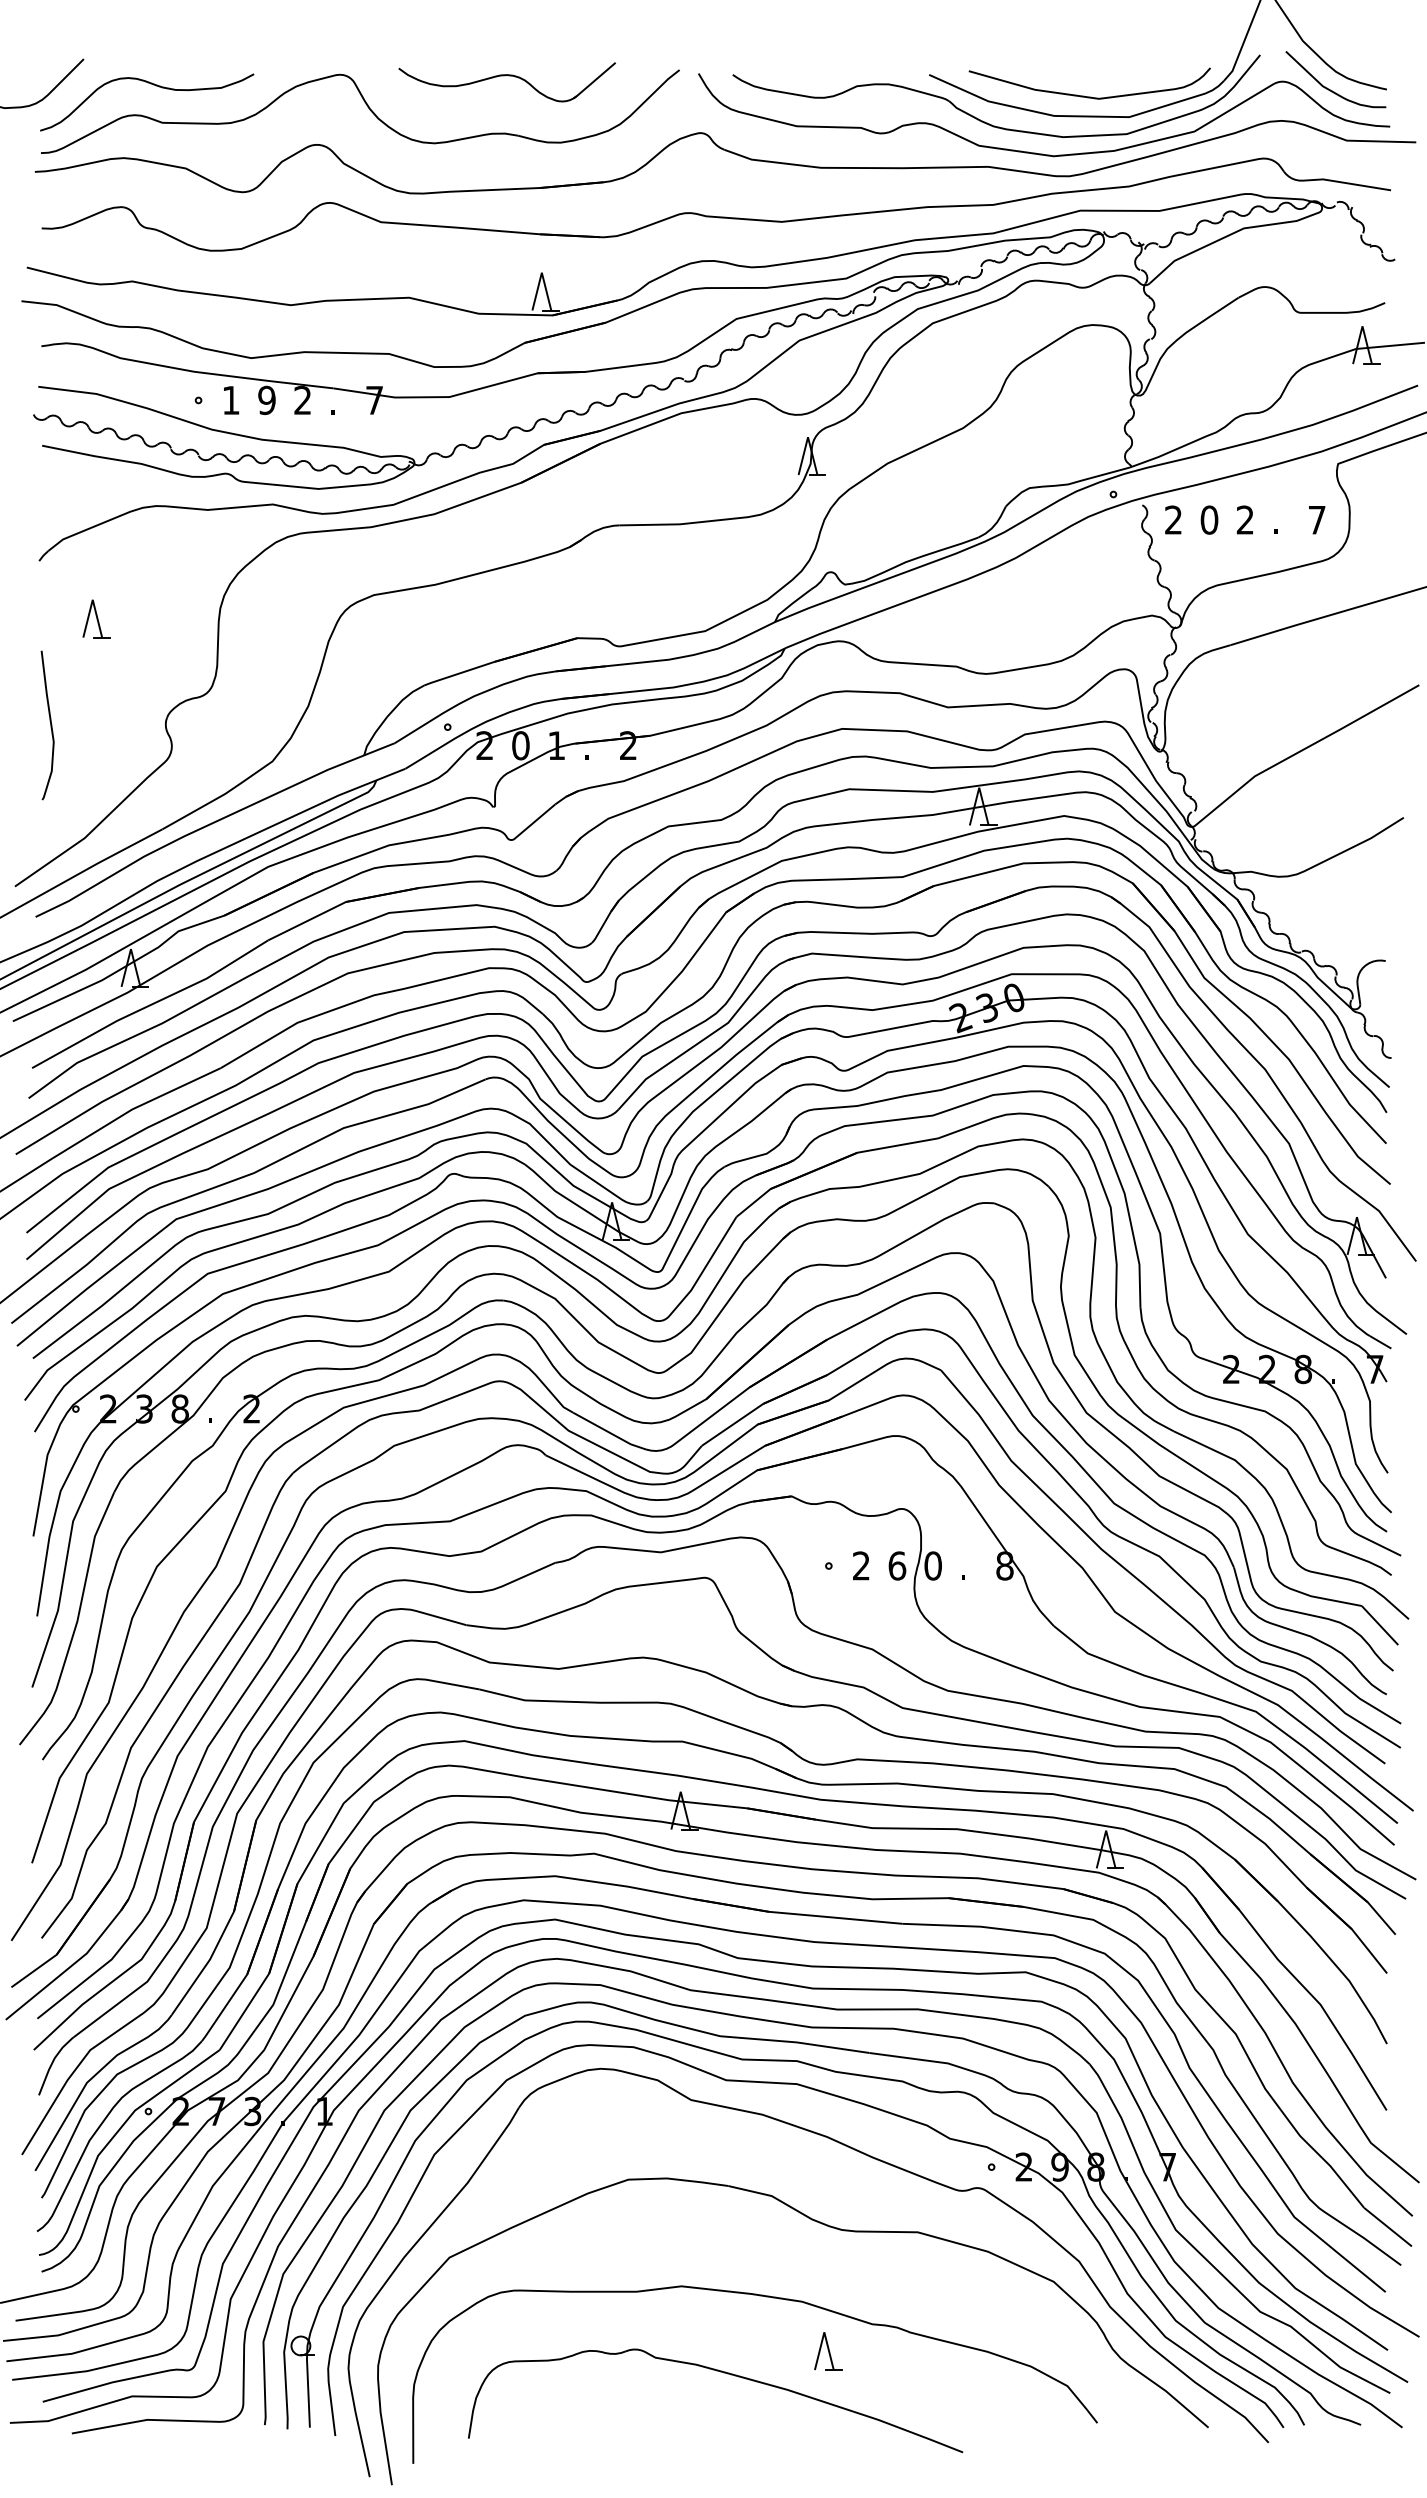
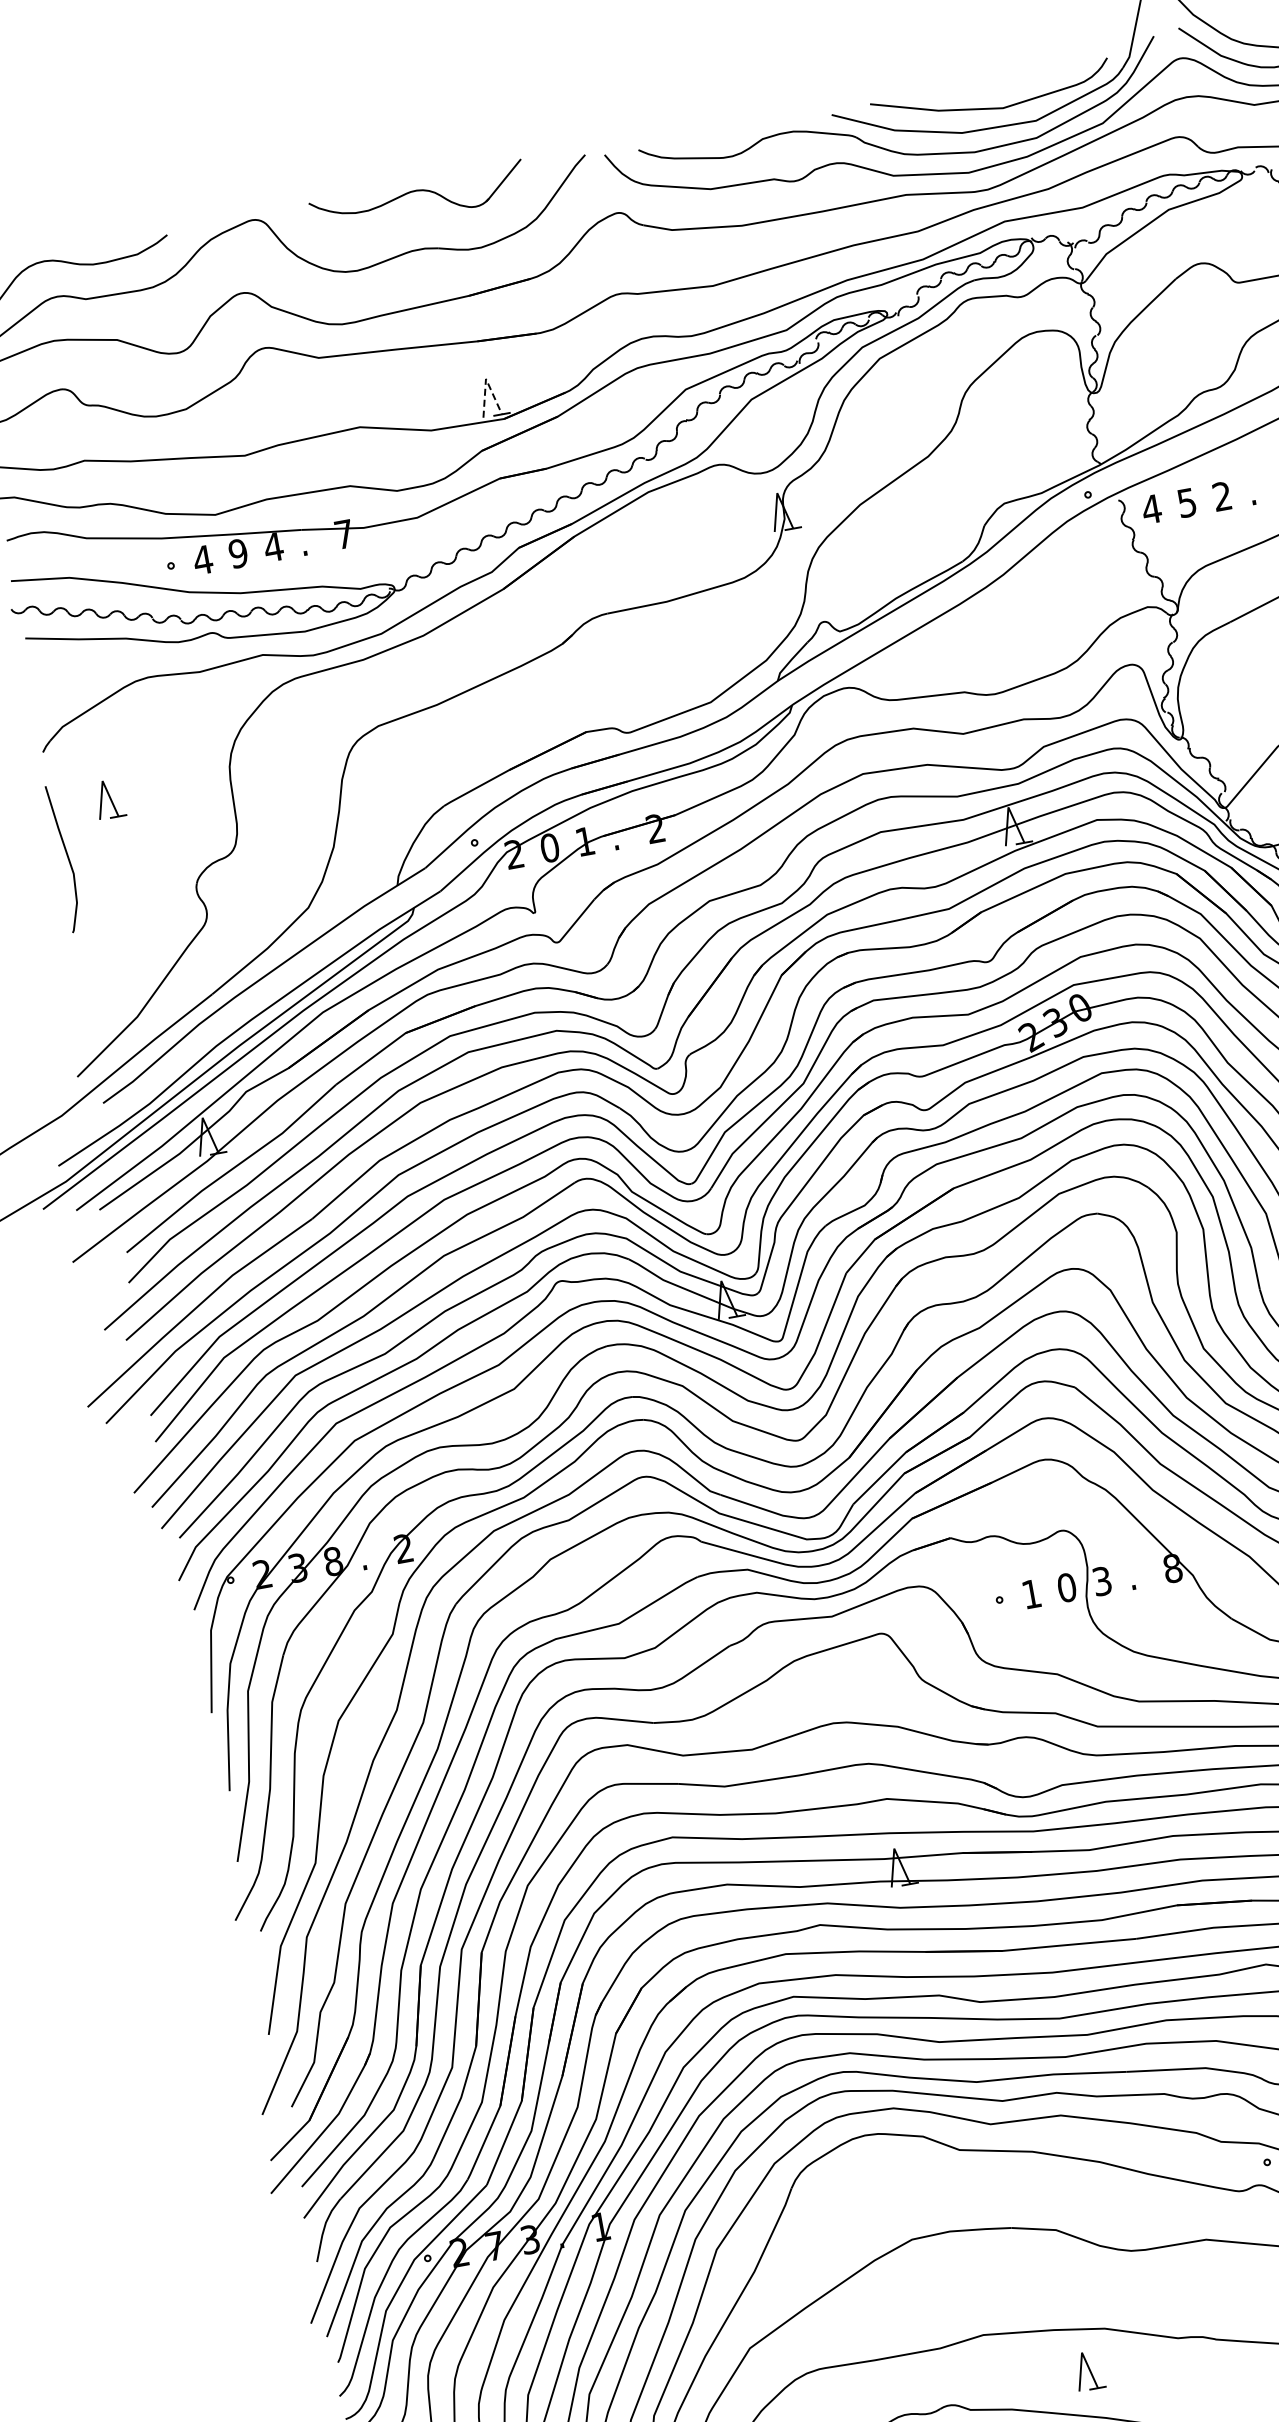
line: (541, 272) -> (485, 378), solid -> dashed
text: (230, 400) -> (202, 560), 1 -> 4
text: (302, 400) -> (273, 547), 2 -> 4
text: (1173, 519) -> (1151, 508), 2 -> 4
text: (1209, 519) -> (1186, 502), 0 -> 5
curve: (50, 725) -> (67, 858), moved
text: (861, 1565) -> (1031, 1593), 2 -> 1
text: (897, 1565) -> (1067, 1587), 6 -> 0
text: (932, 1565) -> (1101, 1580), 0 -> 3
part: (828, 2351) -> (1089, 2370), moved

